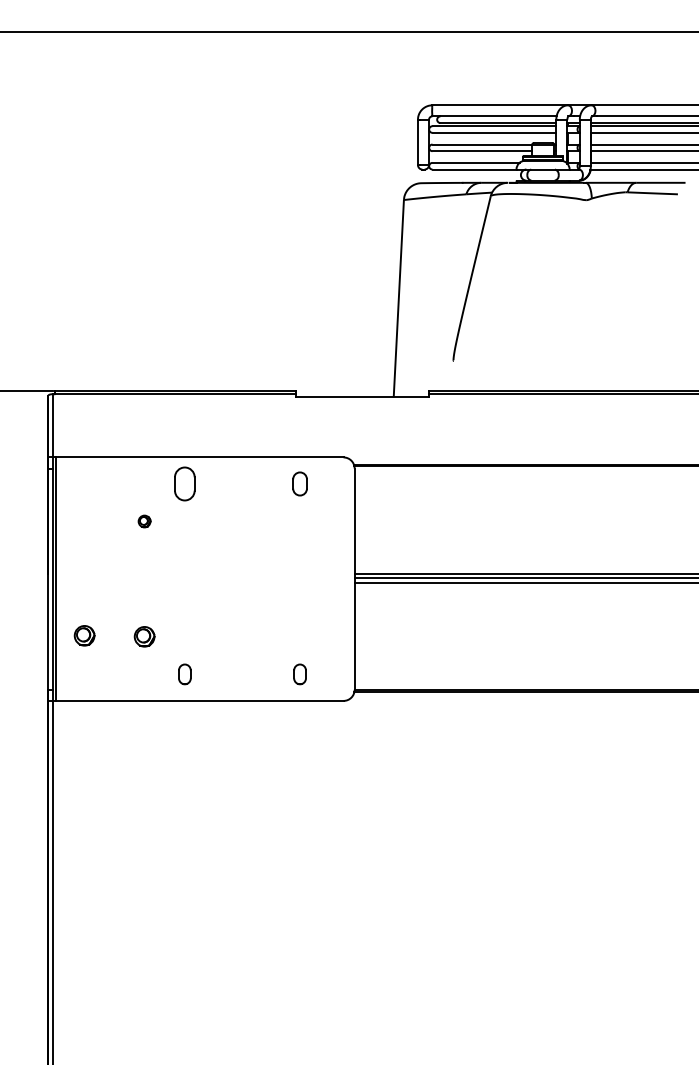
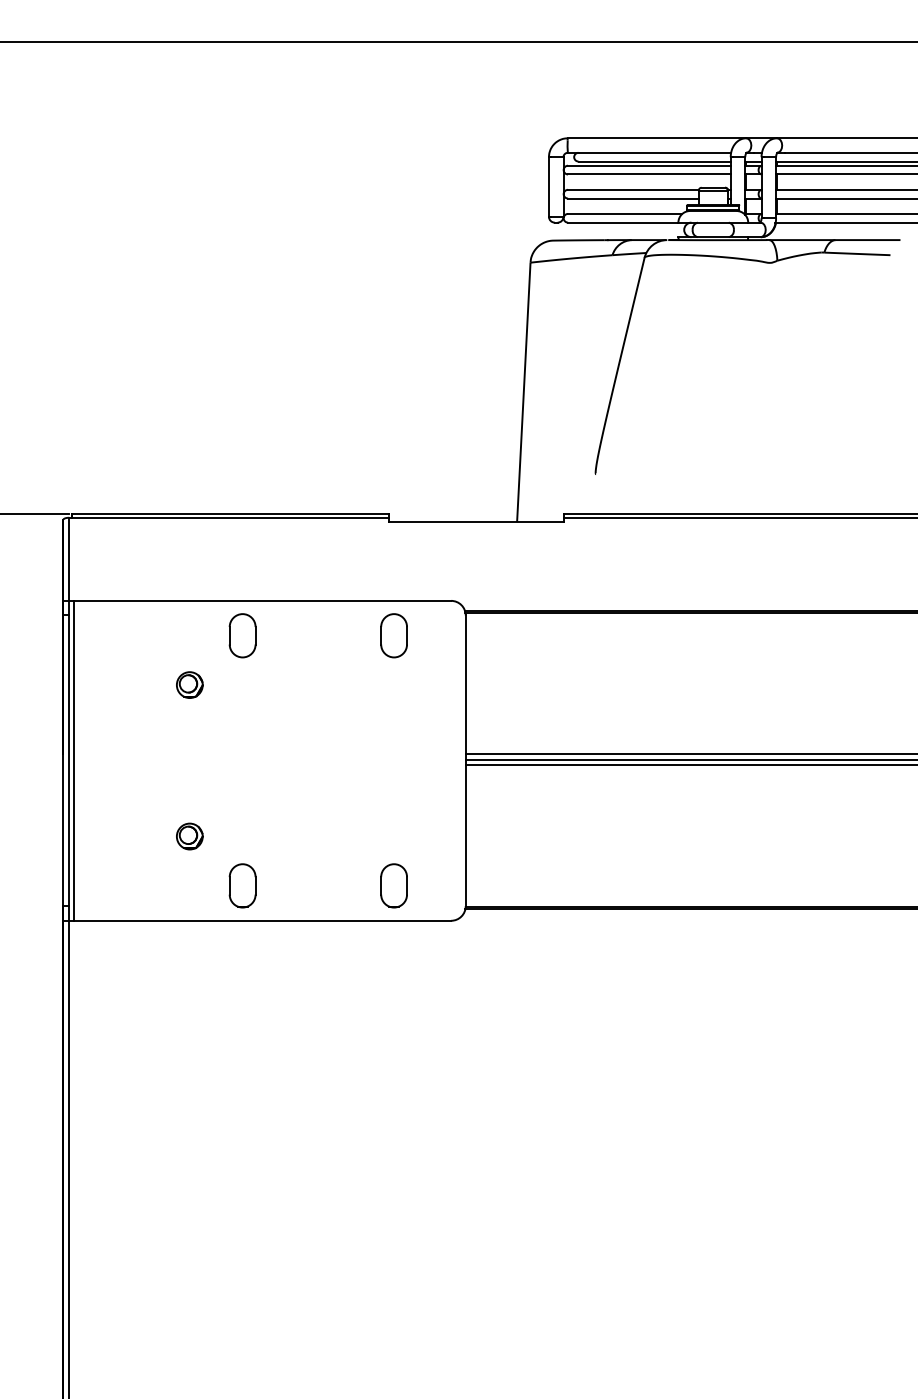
part: (299, 483) -> (393, 635), size x1.43
part: (144, 521) -> (189, 685), size x1.67
part: (84, 635) -> (110, 834), removed
part: (184, 674) -> (242, 886), size x1.67
part: (299, 674) -> (393, 886), size x1.67

